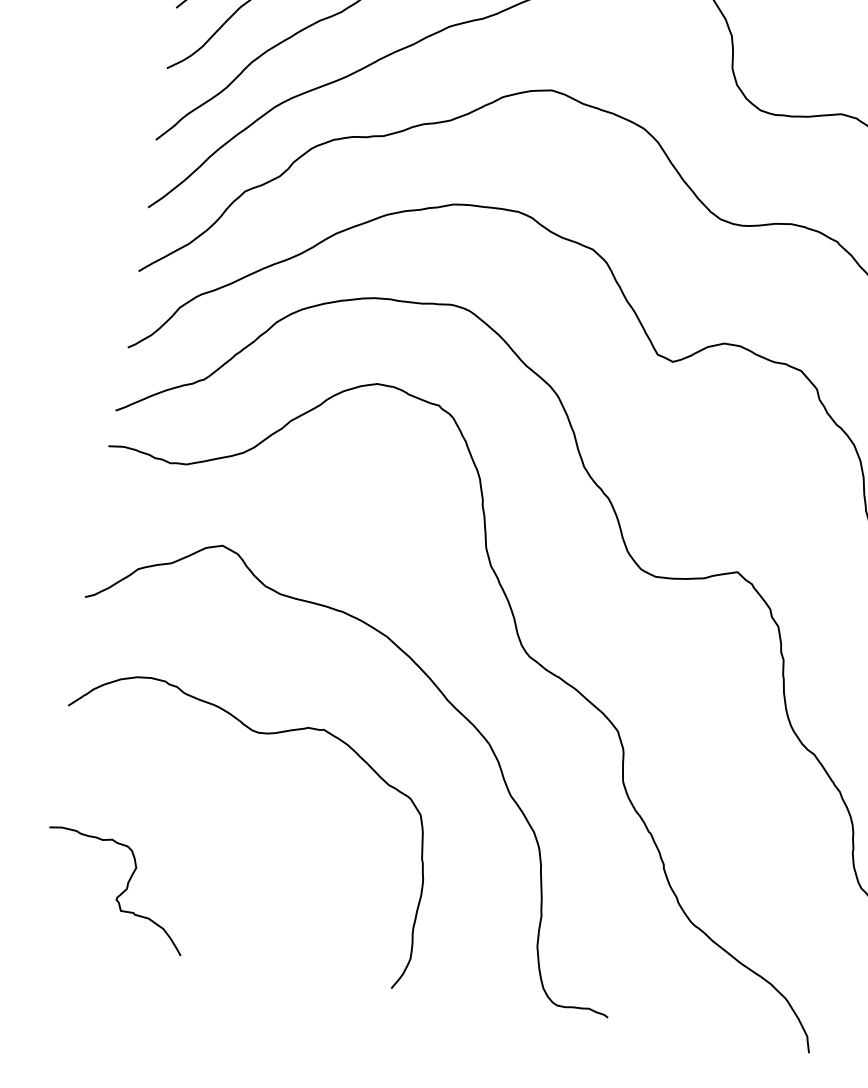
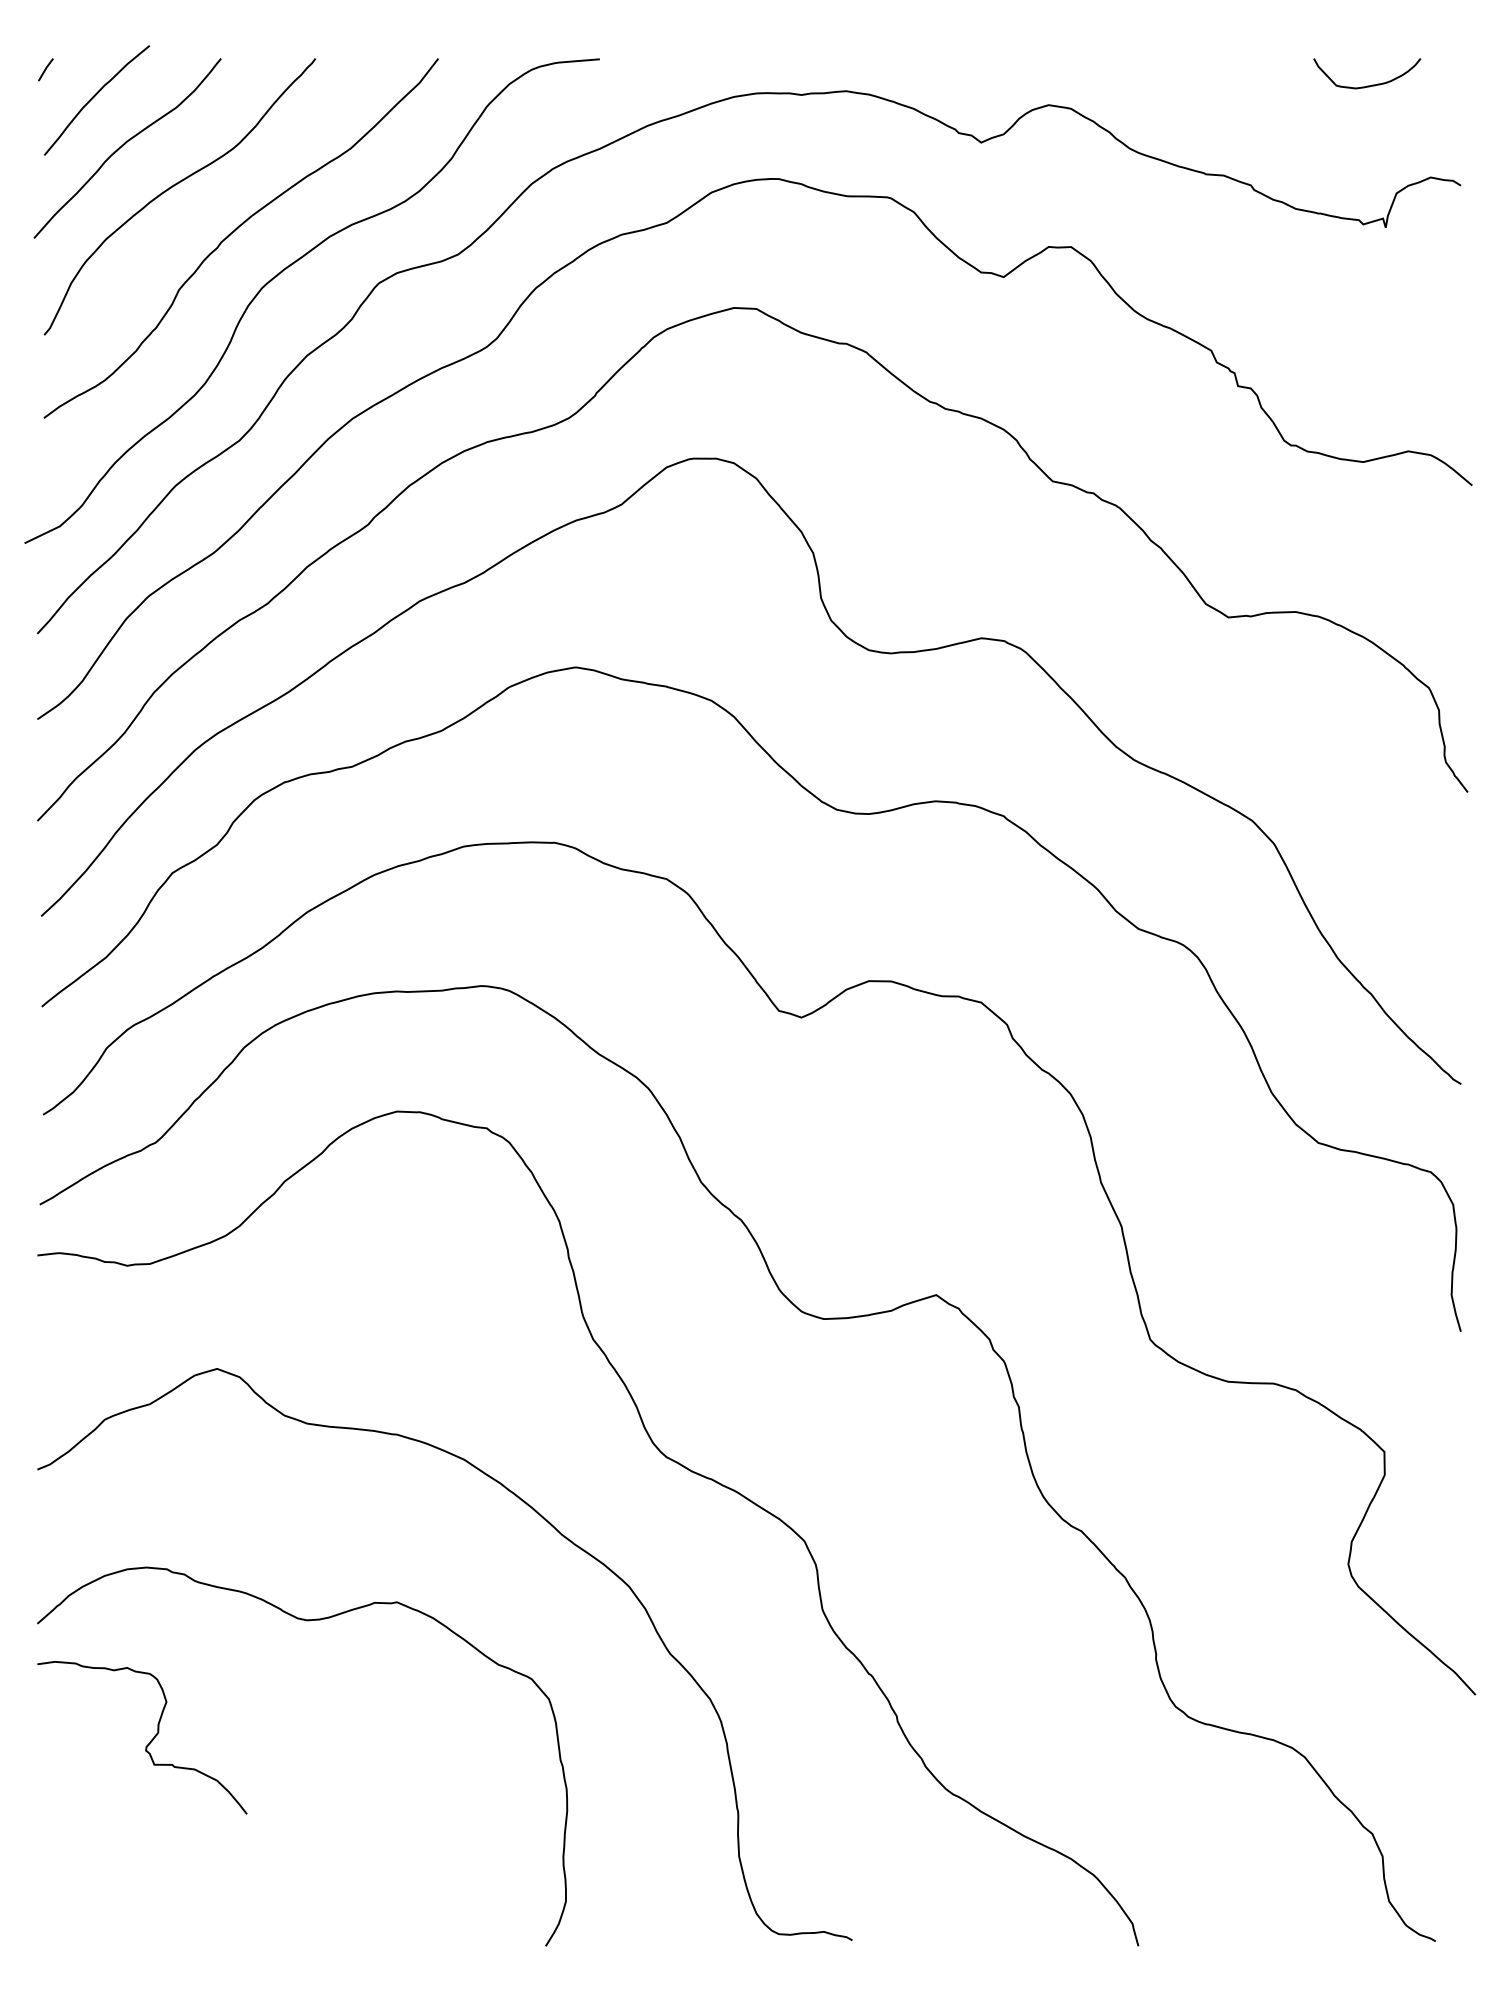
curve: (119, 895) -> (148, 1743), moved

